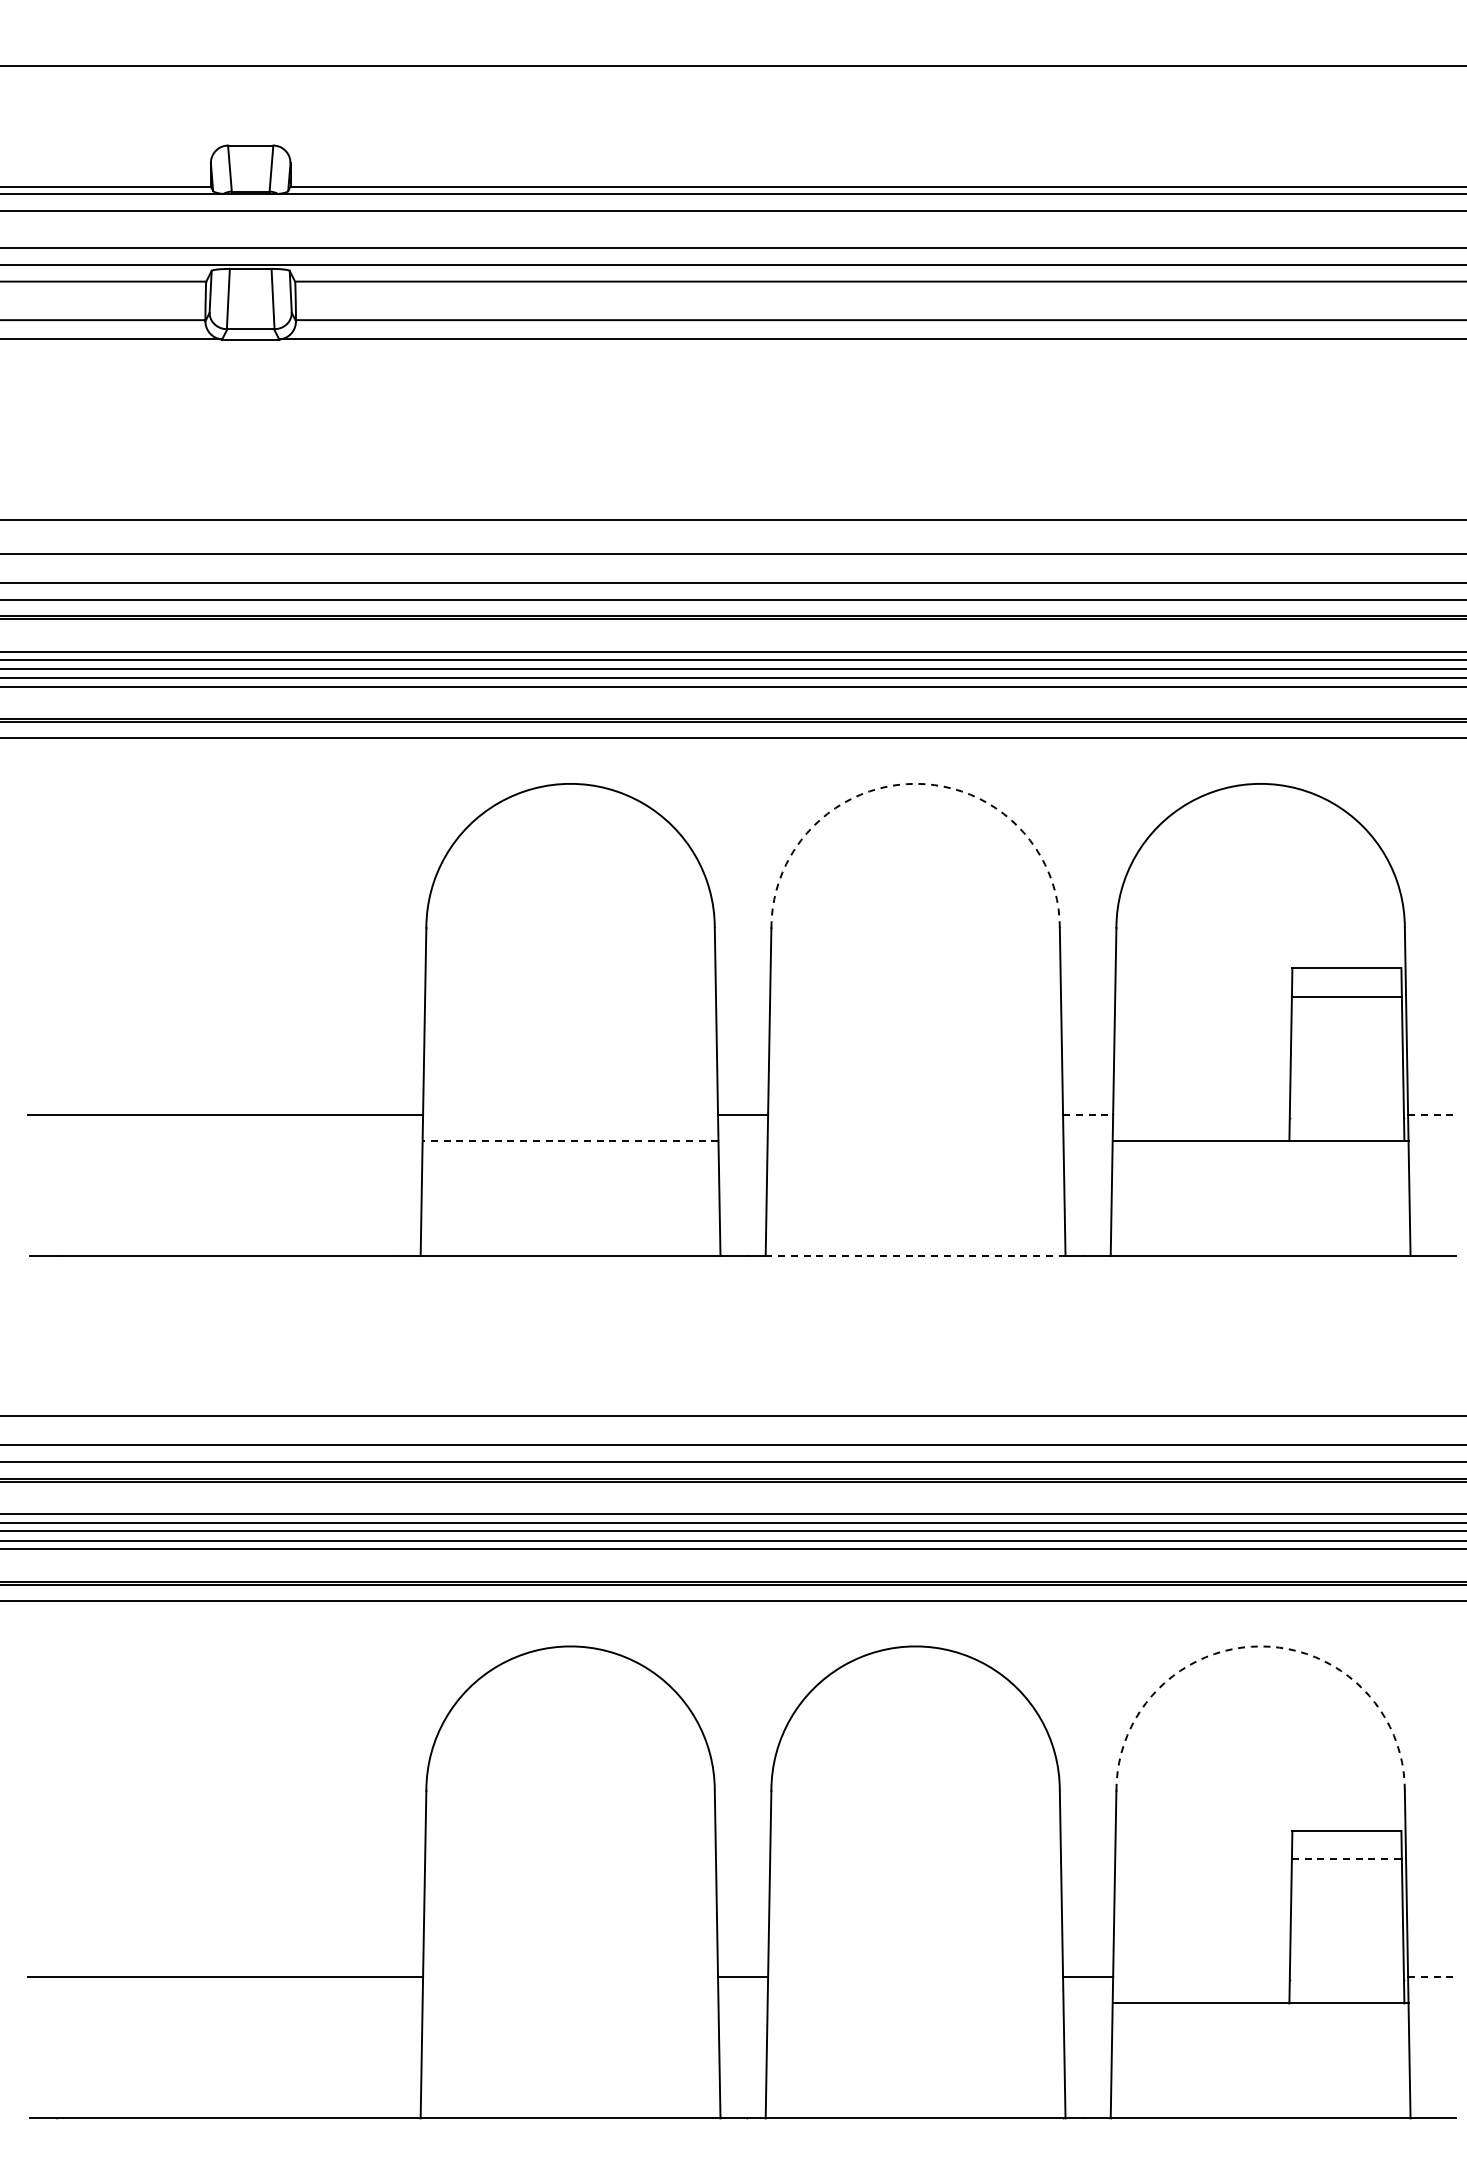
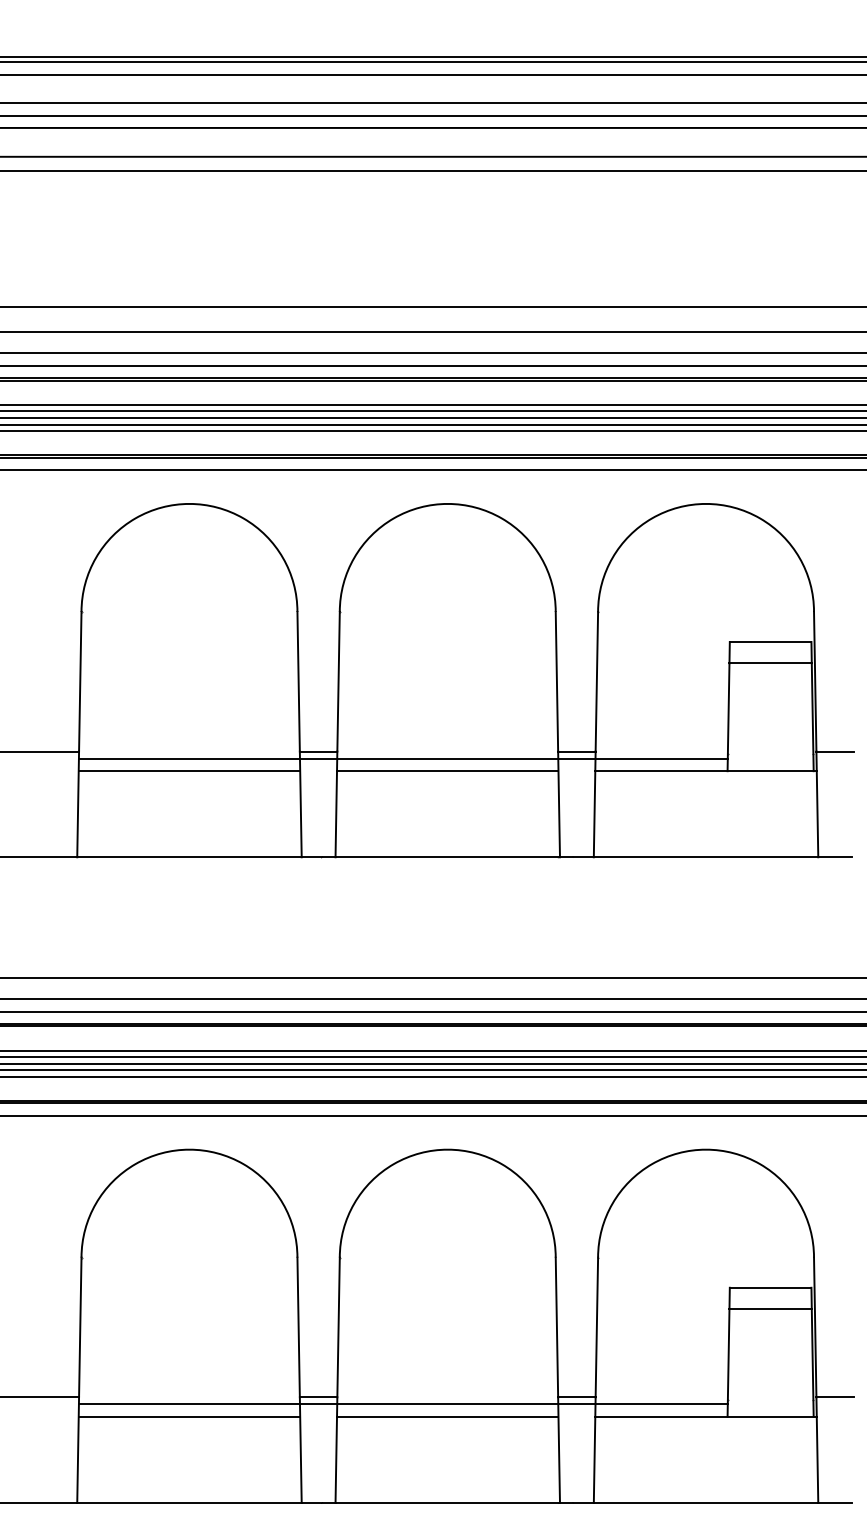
arc: (915, 783) -> (447, 503), dashed -> solid
line: (1088, 1114) -> (577, 751), dashed -> solid
line: (1433, 1114) -> (835, 751), dashed -> solid
line: (855, 1123) -> (402, 758), added
line: (570, 1140) -> (189, 770), dashed -> solid
line: (915, 1140) -> (447, 770), added
line: (915, 1255) -> (447, 857), dashed -> solid
arc: (1260, 1646) -> (705, 1149), dashed -> solid
line: (1346, 1859) -> (770, 1309), dashed -> solid
line: (1433, 1977) -> (835, 1397), dashed -> solid
line: (855, 1986) -> (402, 1404), added
line: (570, 2003) -> (189, 1416), added
line: (915, 2003) -> (447, 1416), added

